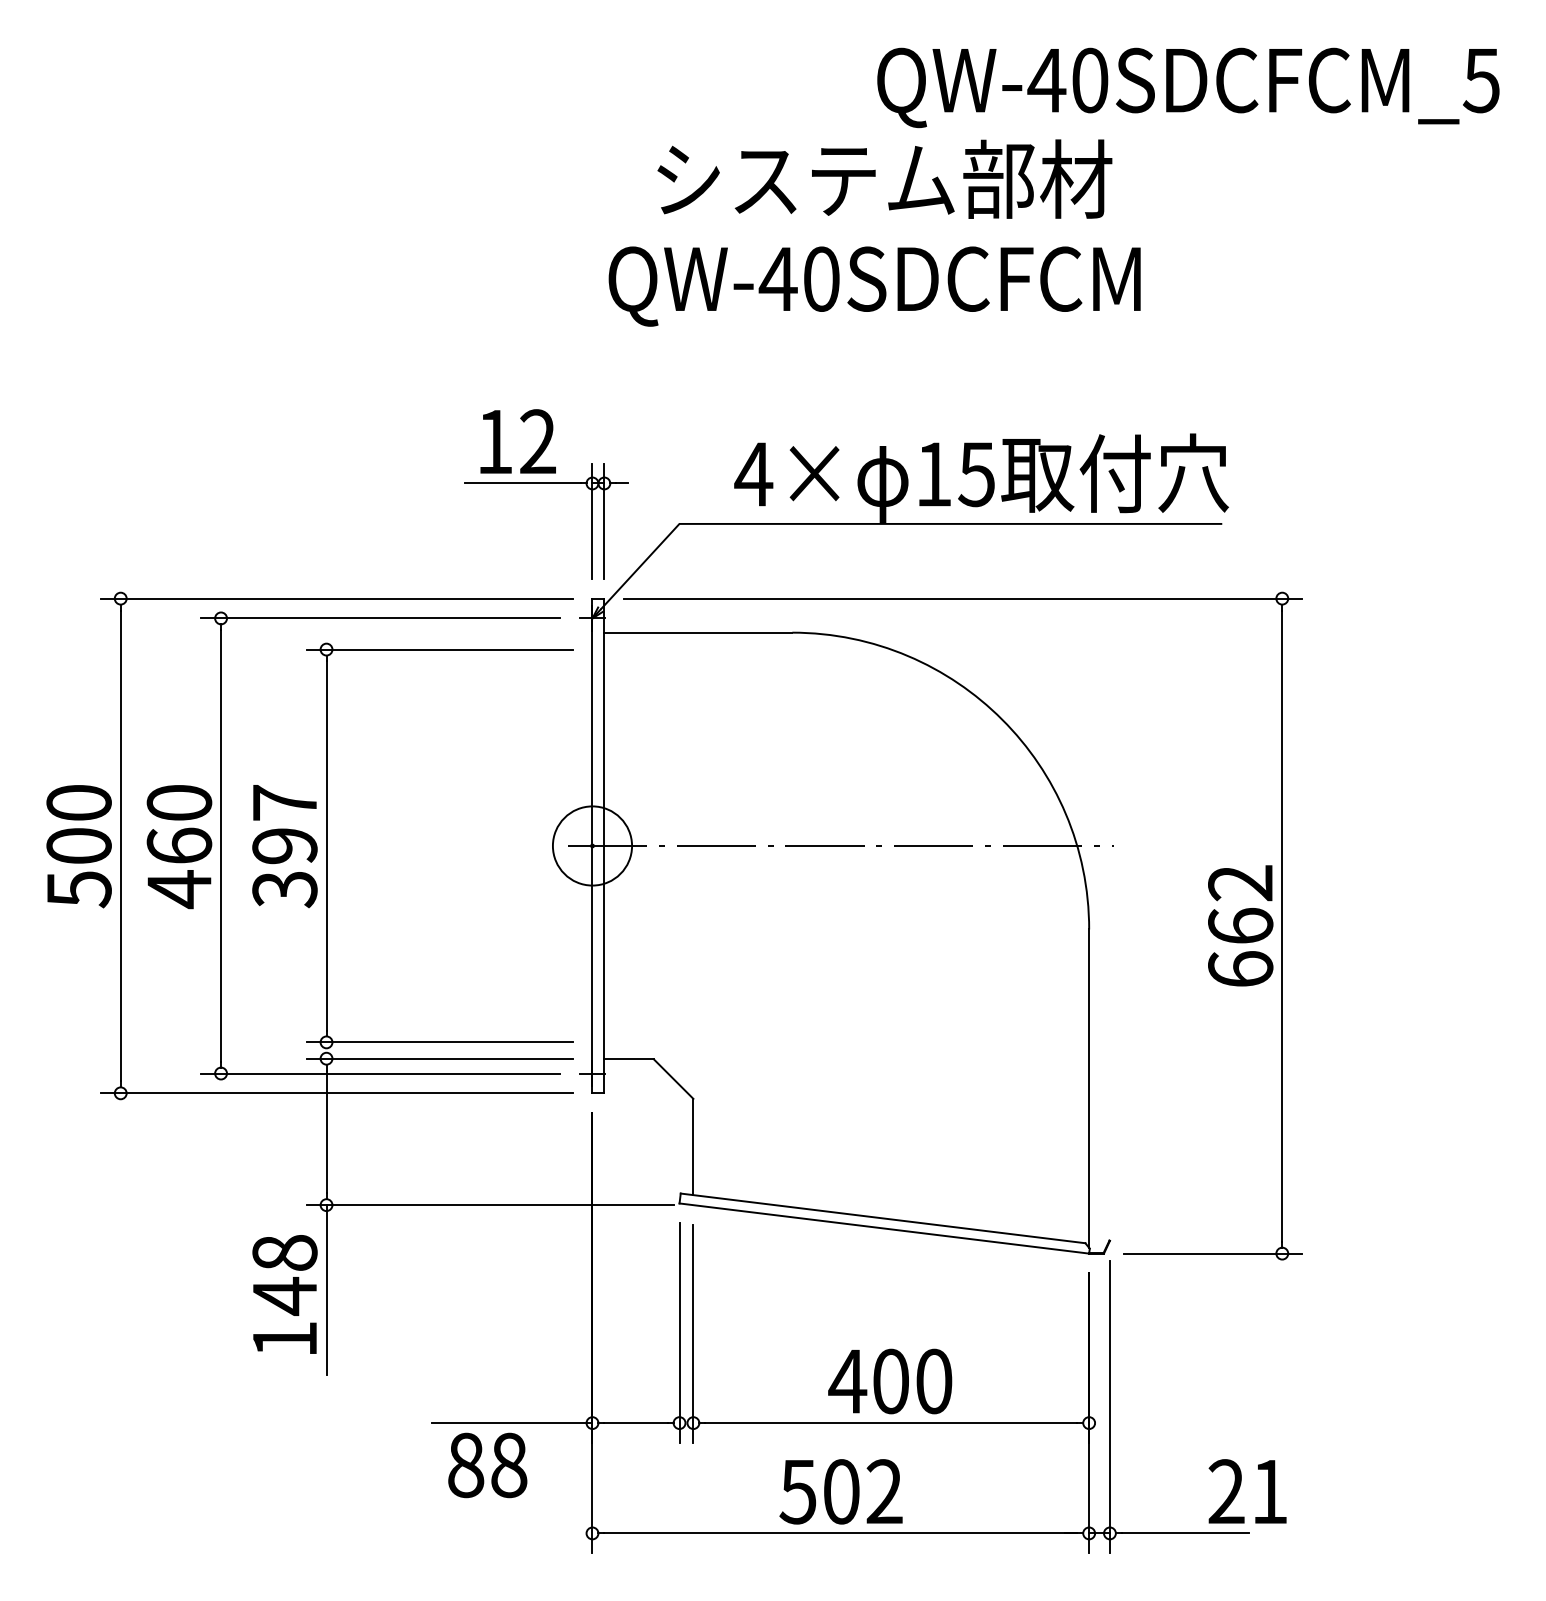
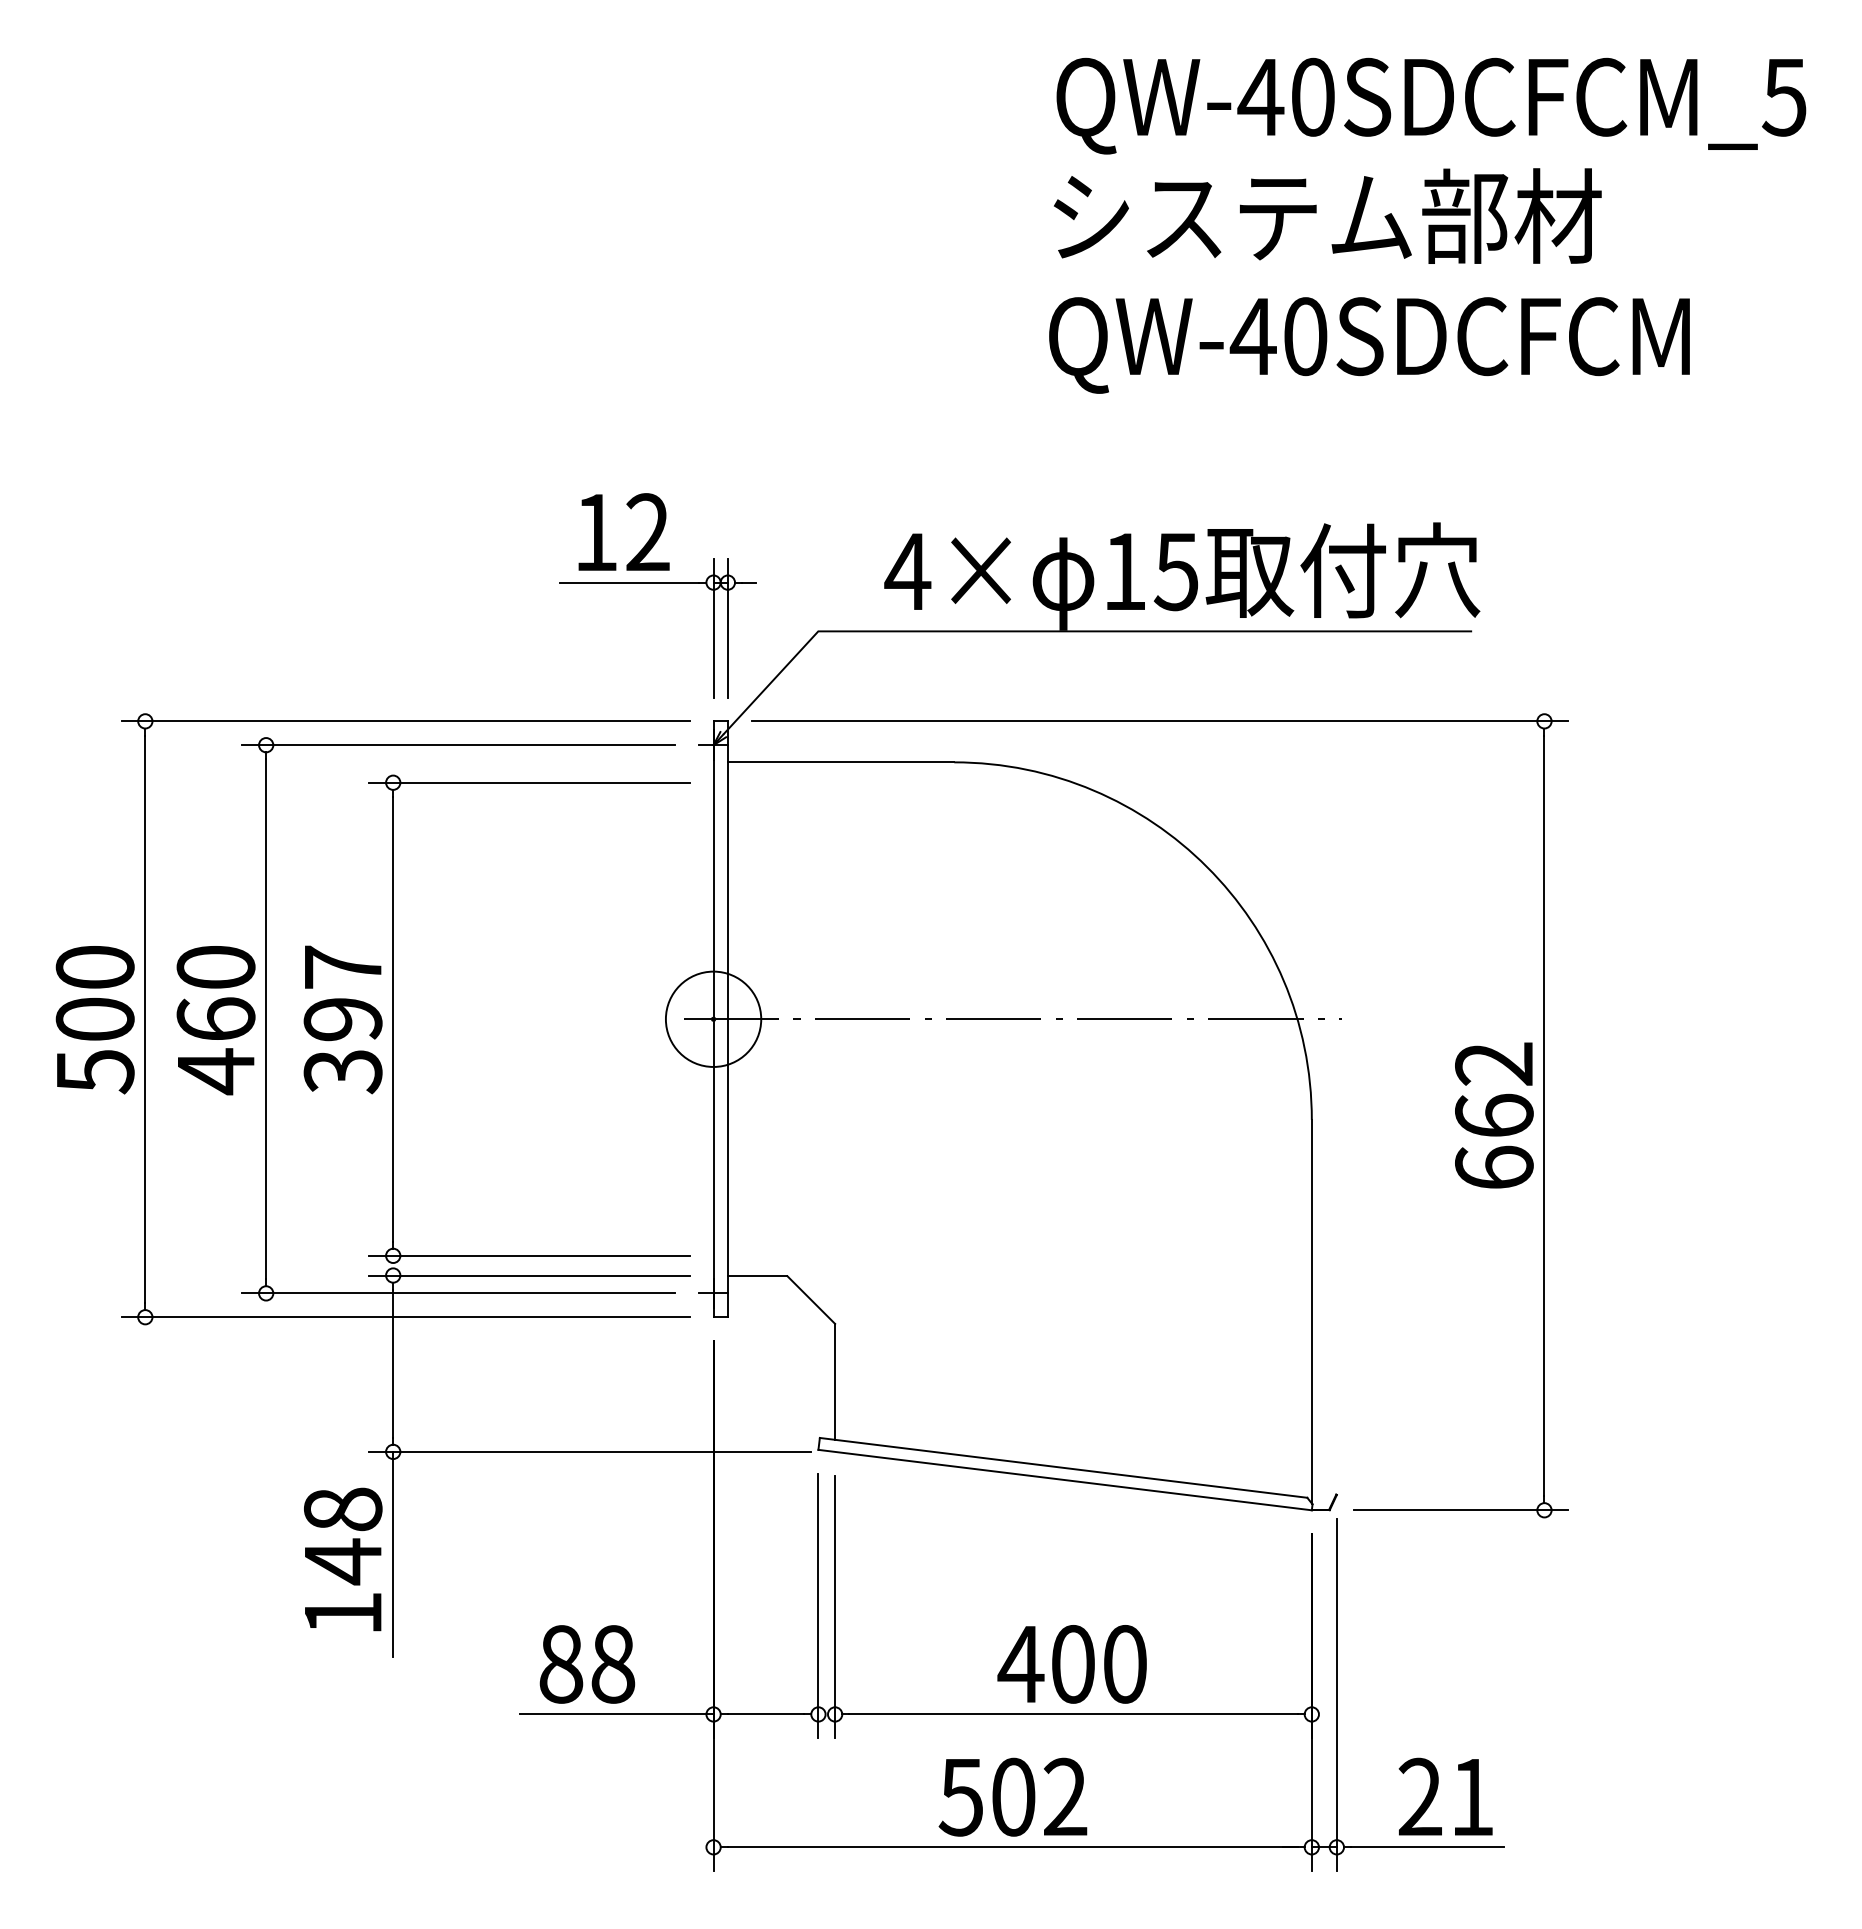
text: (884, 178) -> (1327, 215), moved
text: (874, 286) -> (1369, 345), moved
text: (487, 1465) -> (587, 1664), moved
text: (1247, 1491) -> (1445, 1796), moved

